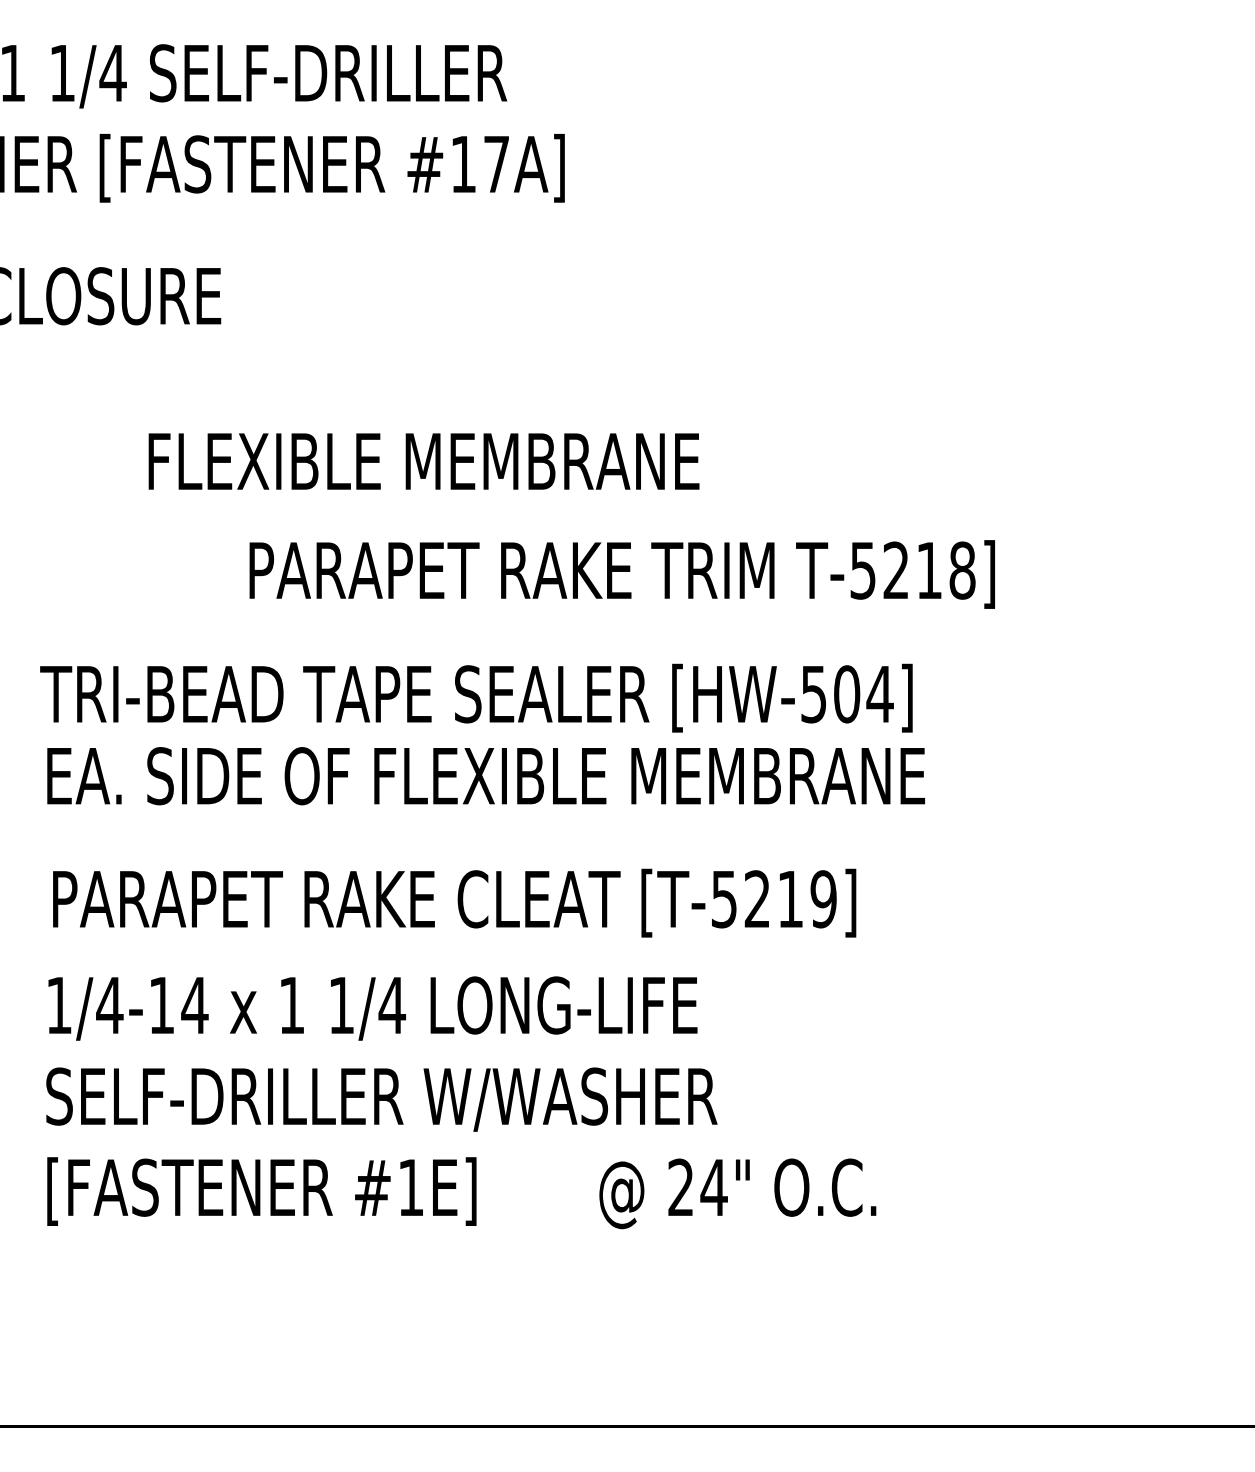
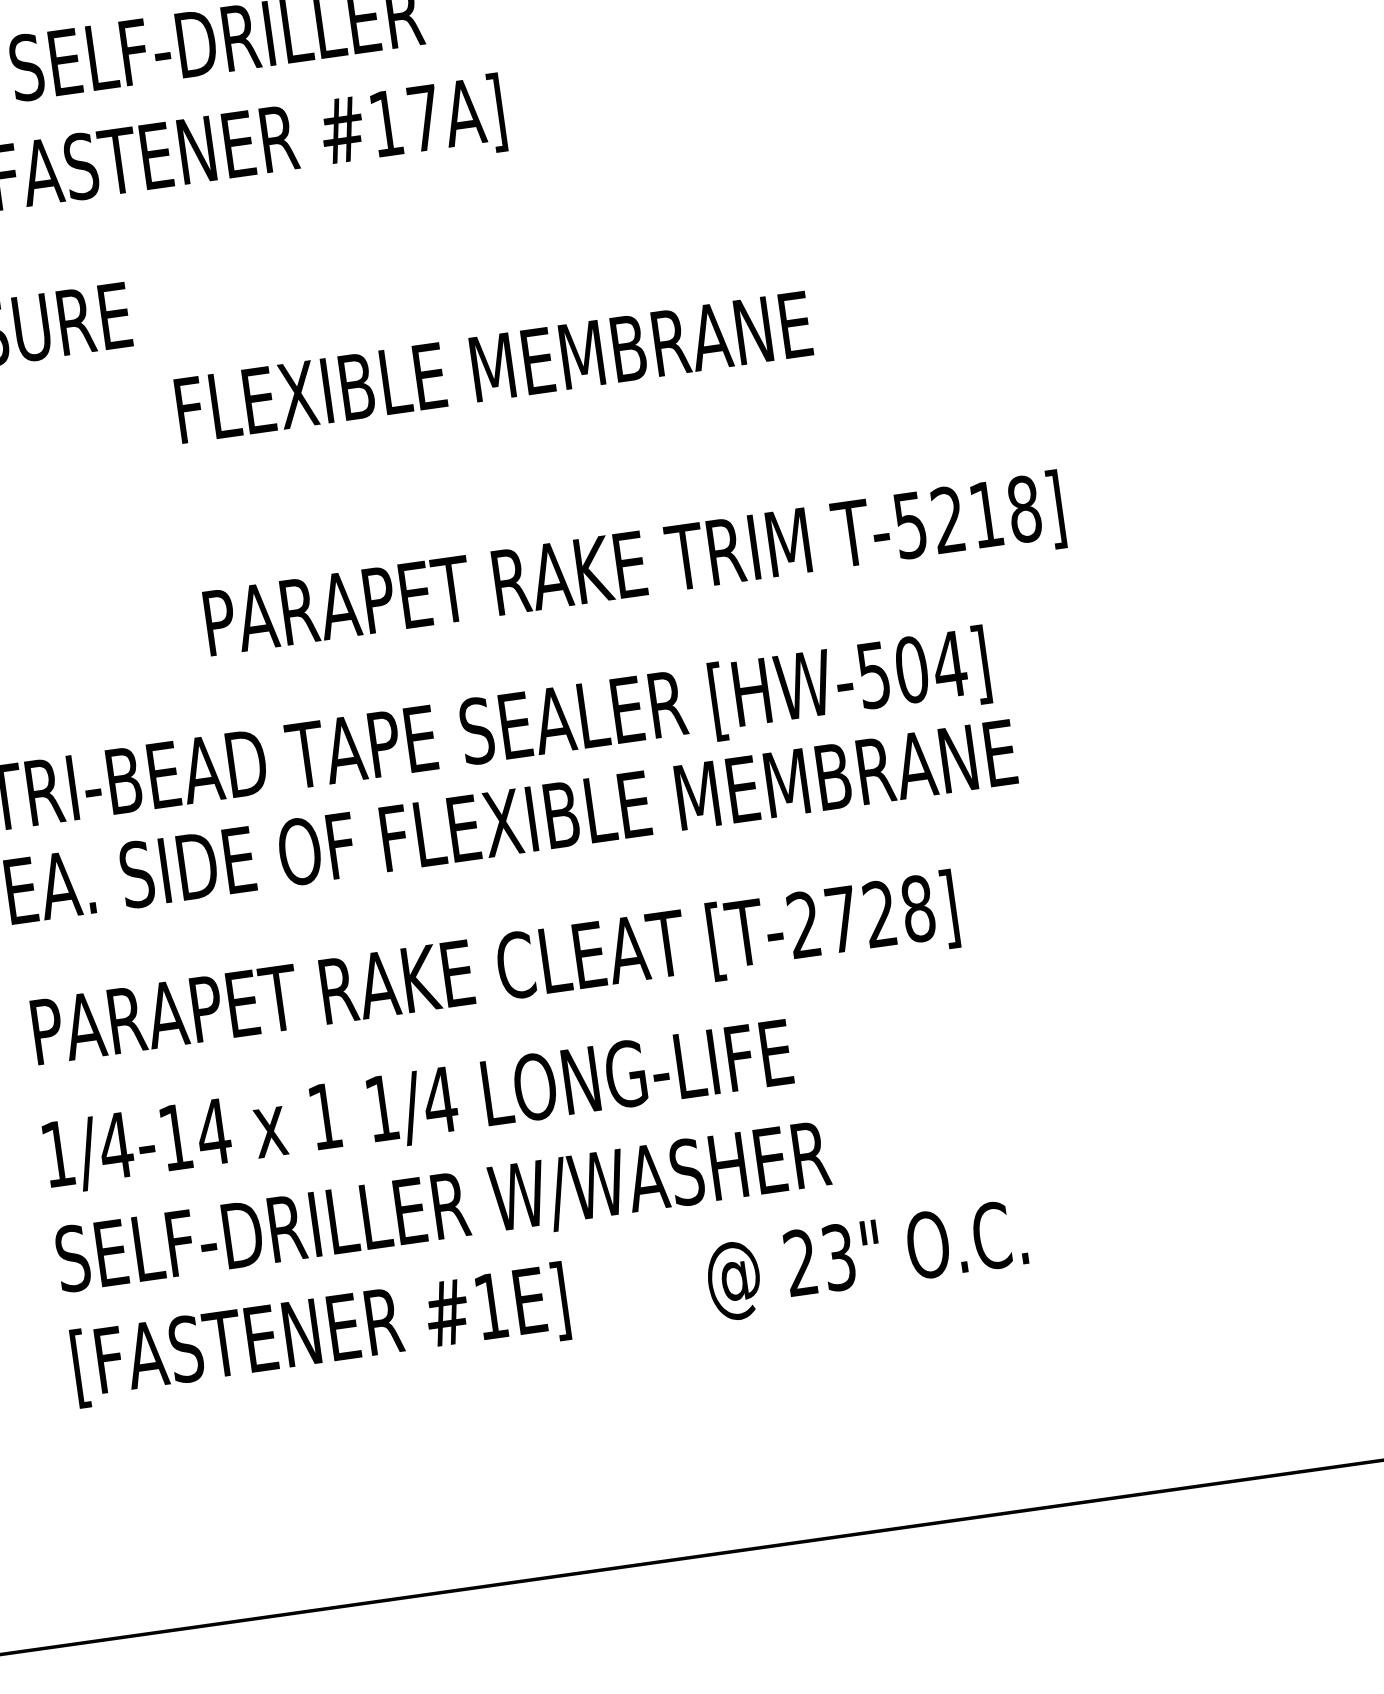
text: (423, 461) -> (493, 367), moved
text: (773, 899) -> (860, 917), [T-5219] -> [T-2728]
text: (713, 1187) -> (838, 1257), 24" -> 23"

